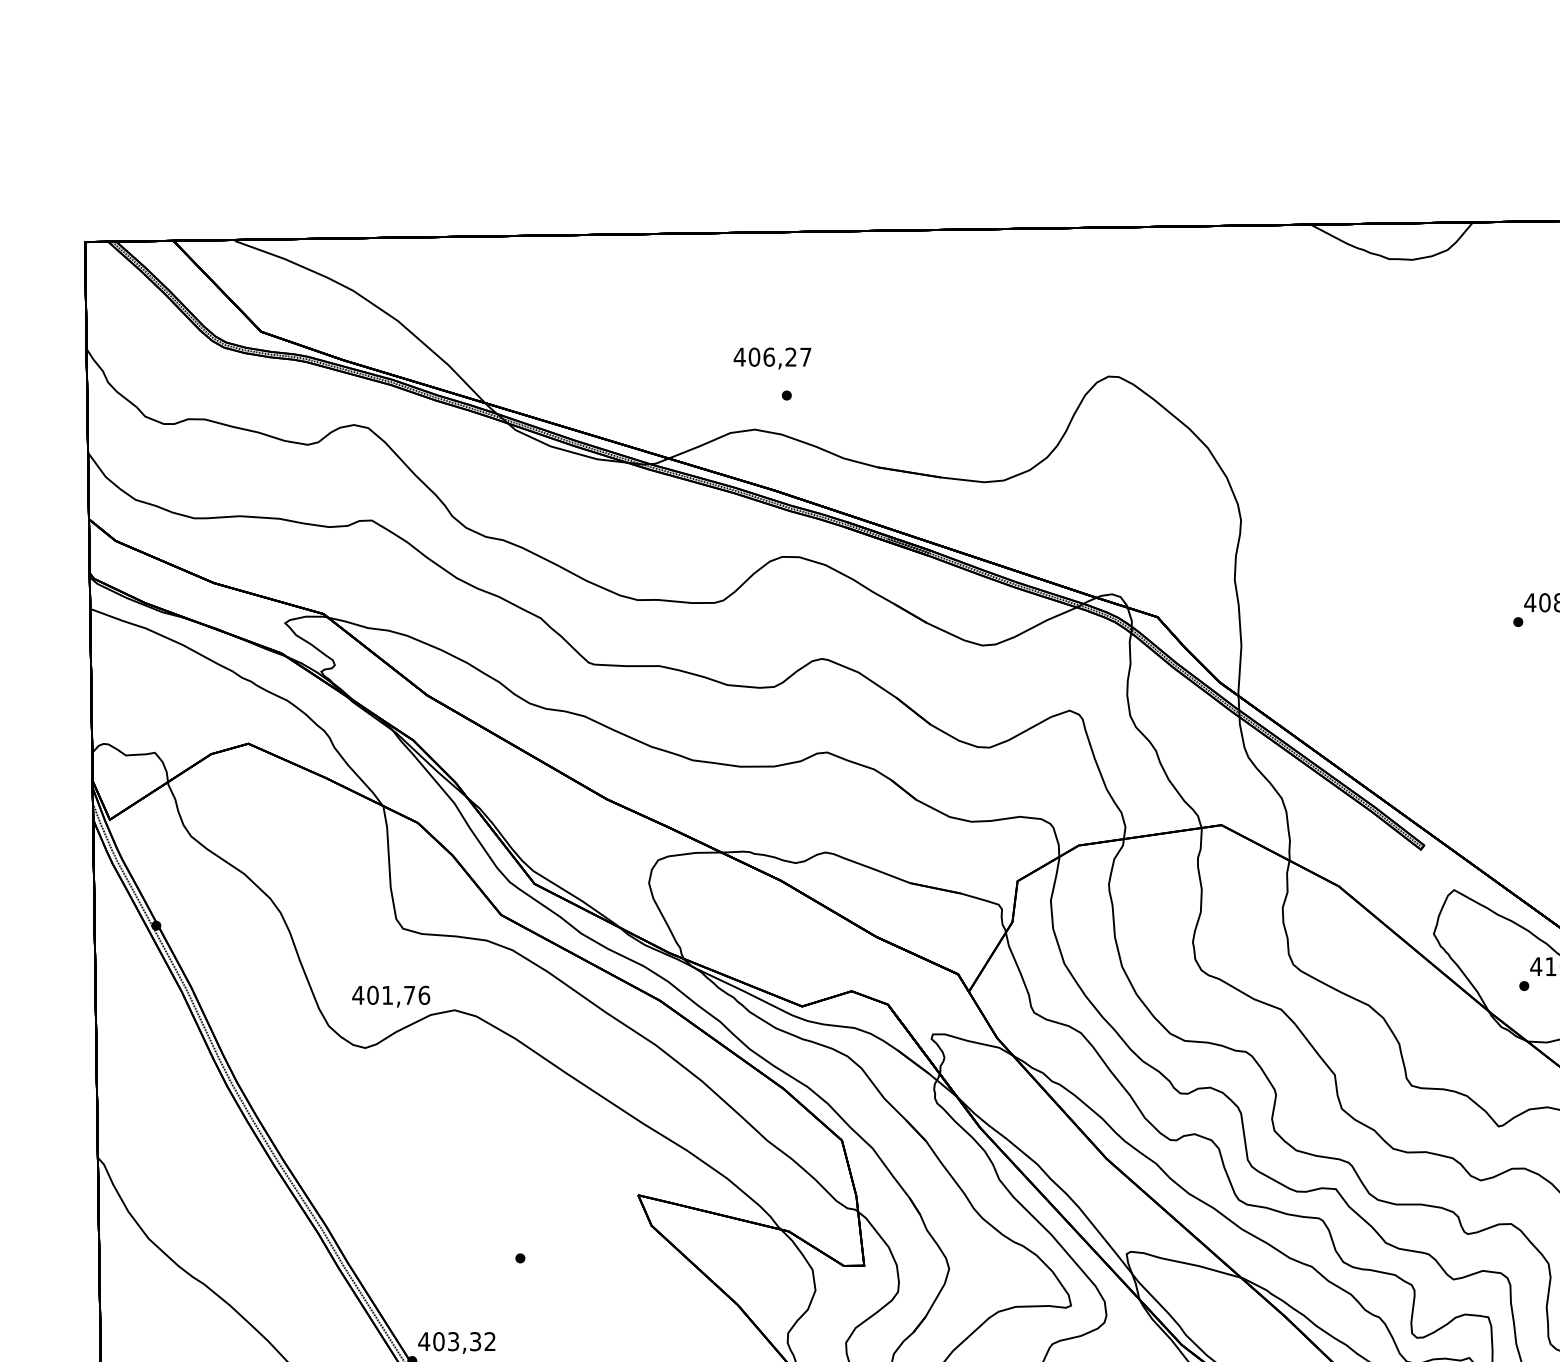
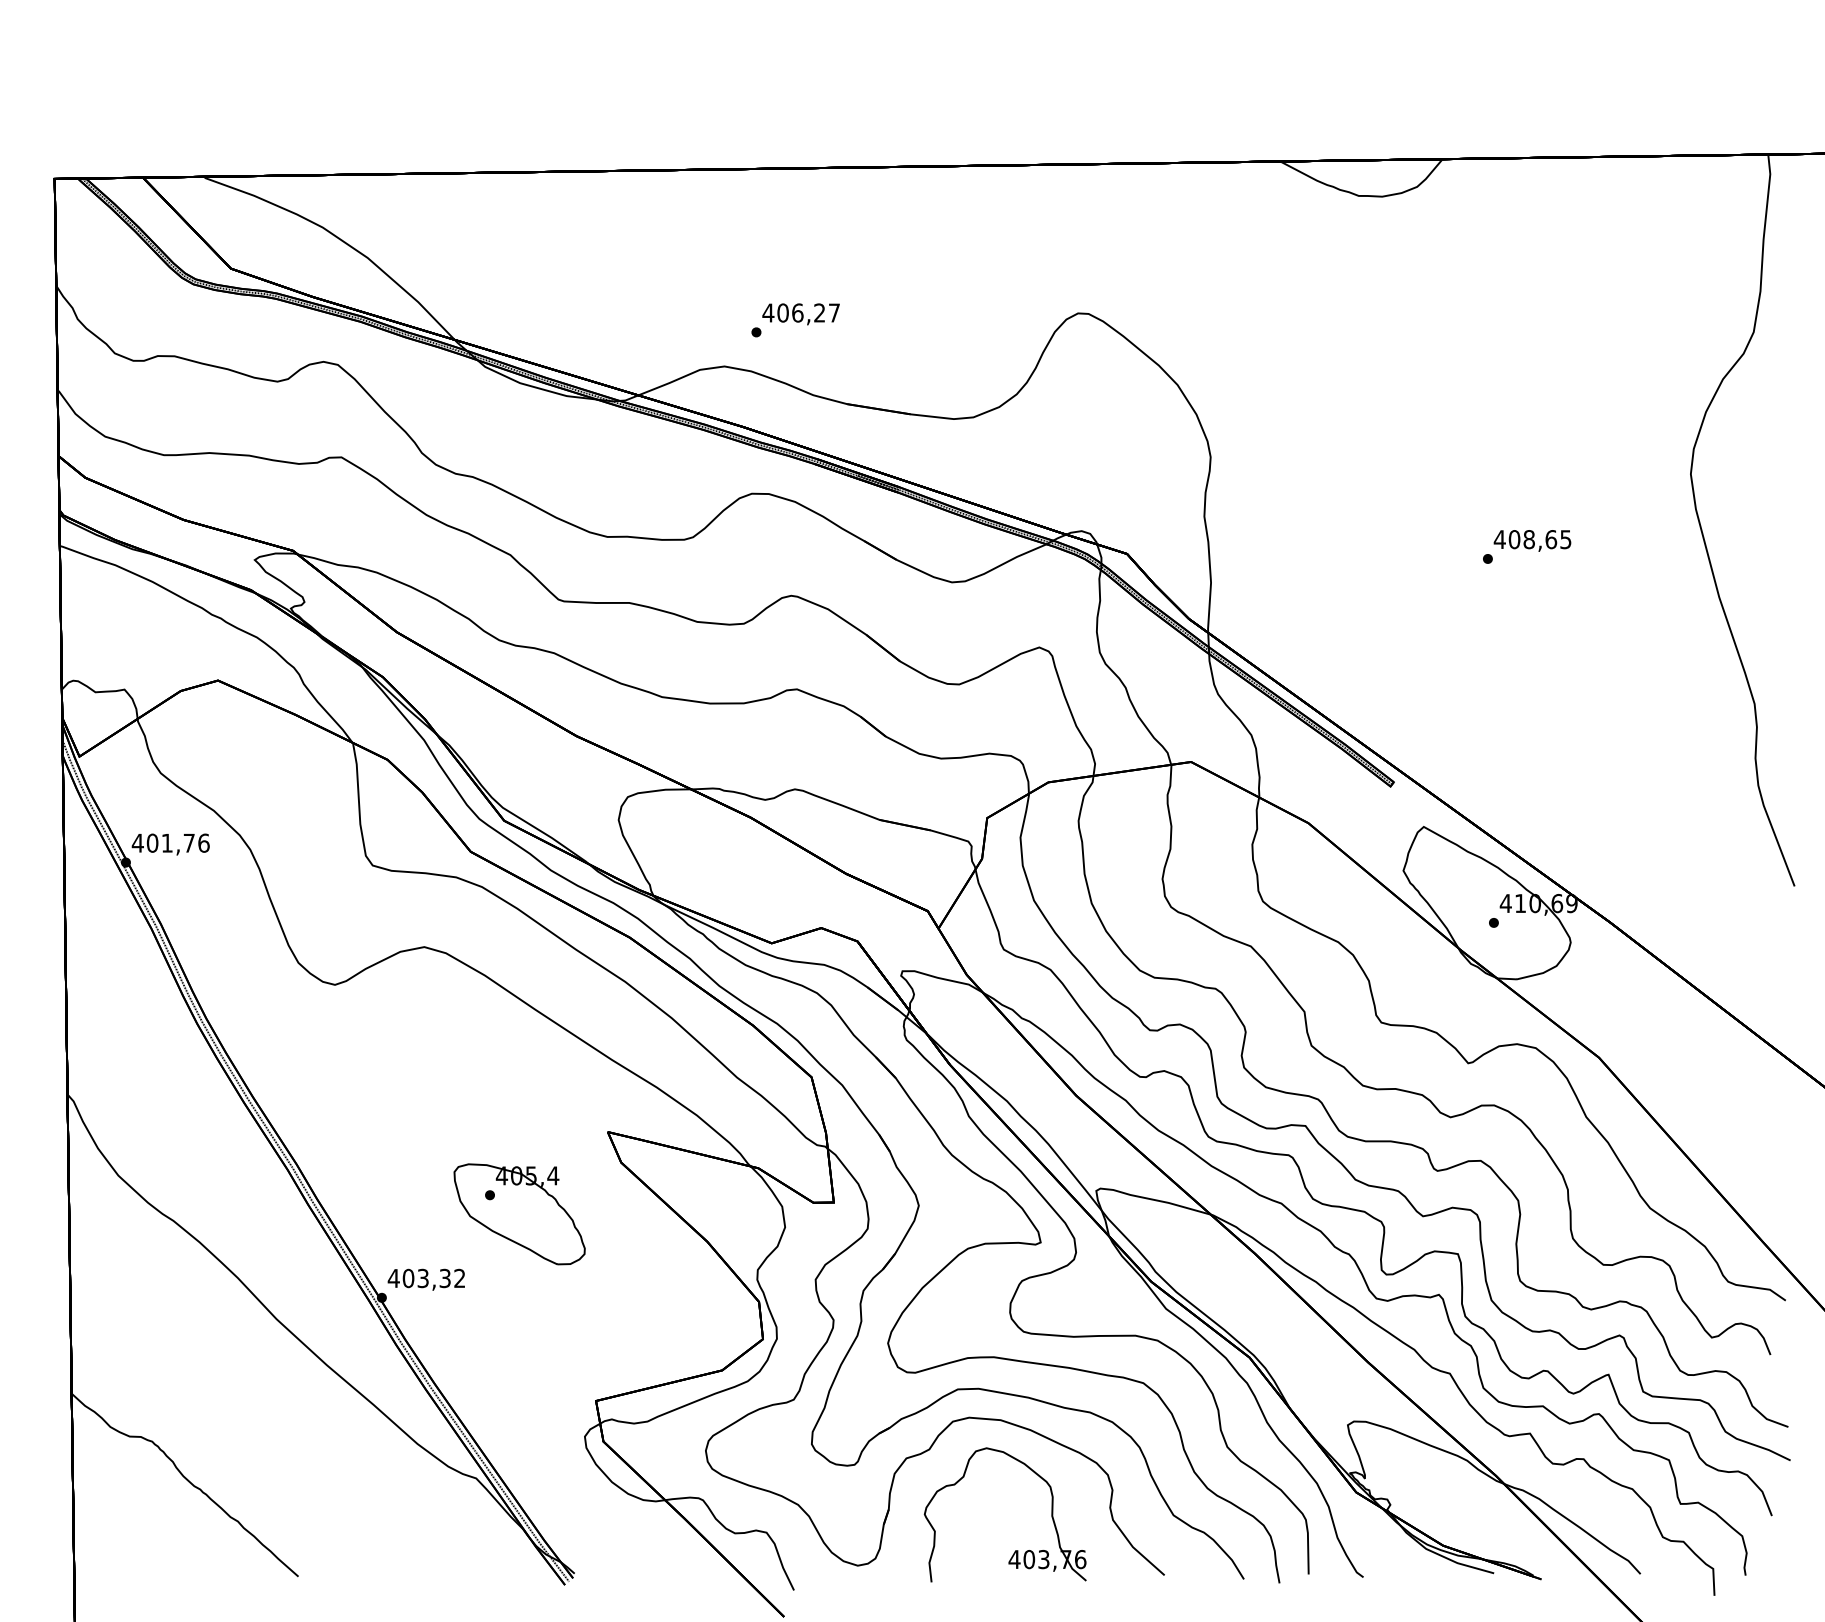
text: (771, 358) -> (800, 314), moved
text: (390, 996) -> (170, 844), moved
part: (549, 1277) -> (519, 1214), added

